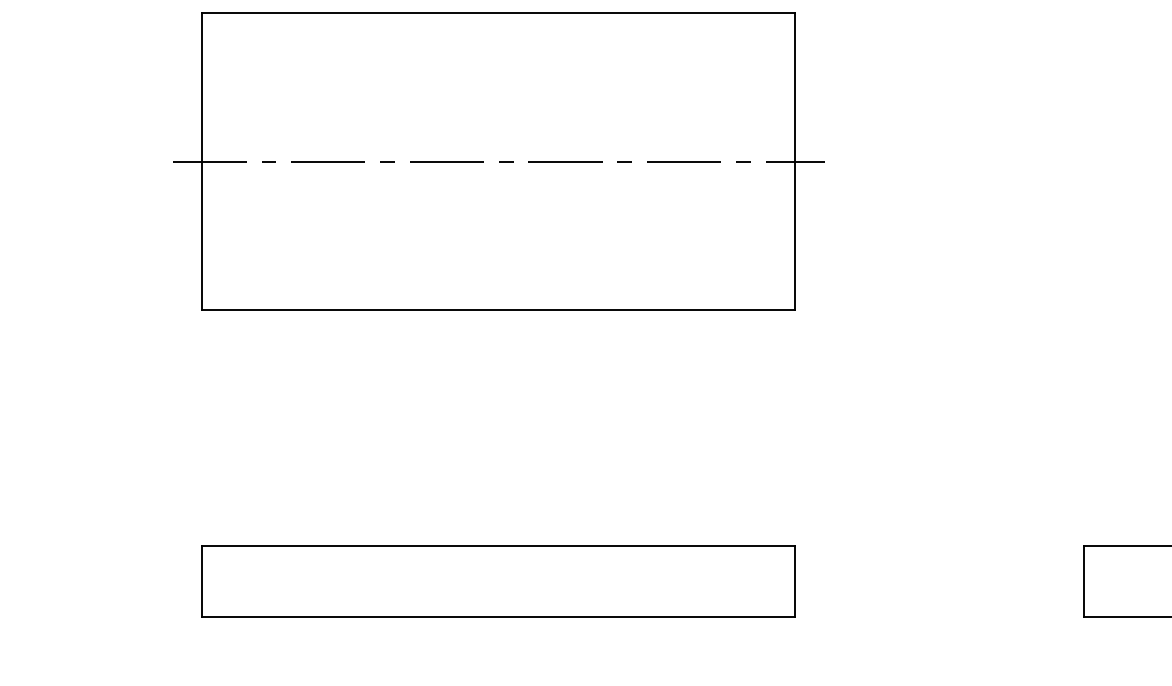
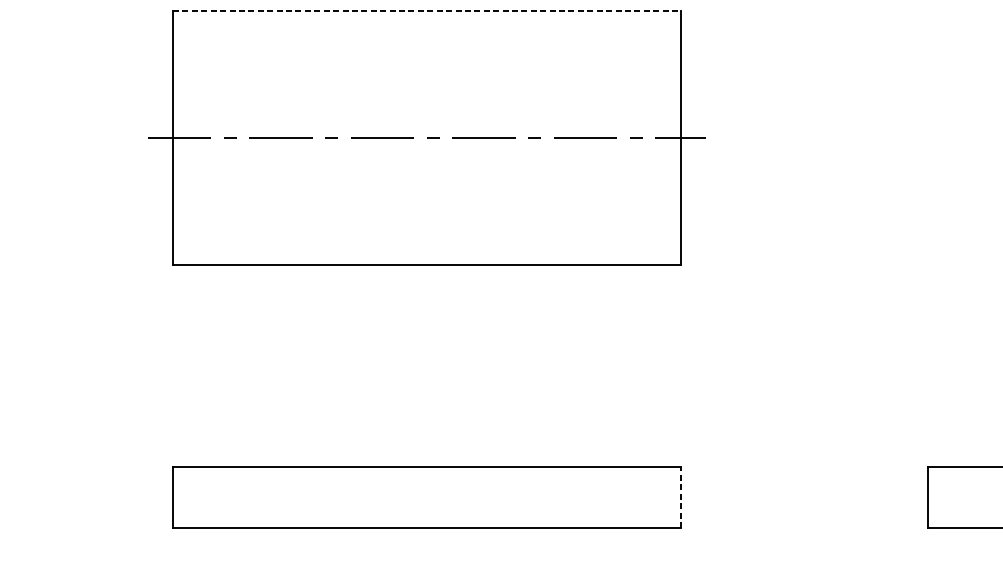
line: (498, 13) -> (426, 11), solid -> dashed
line: (795, 581) -> (680, 497), solid -> dashed

